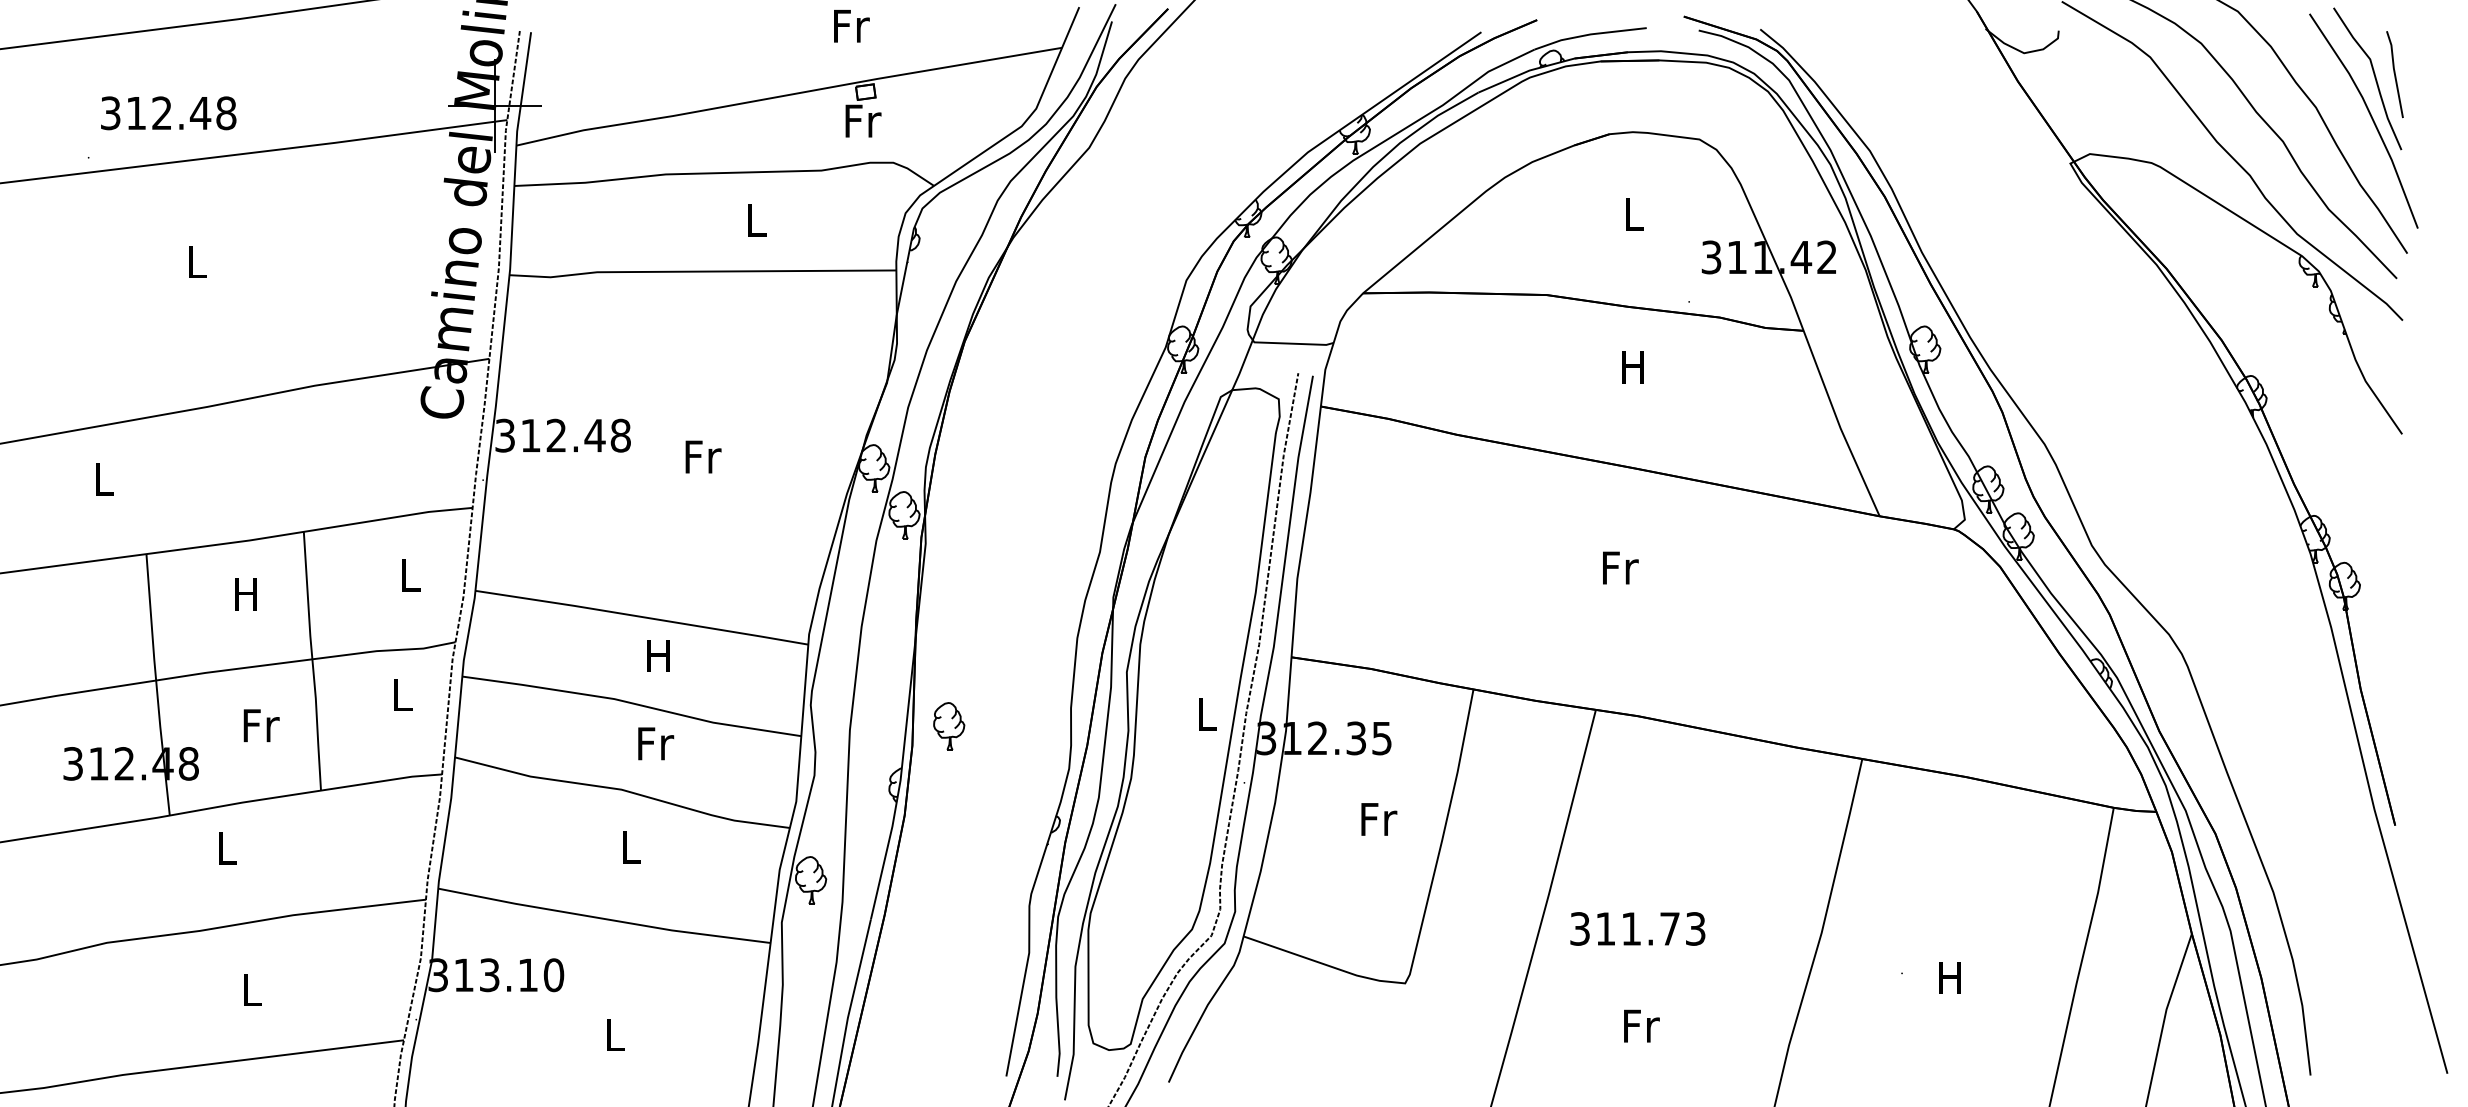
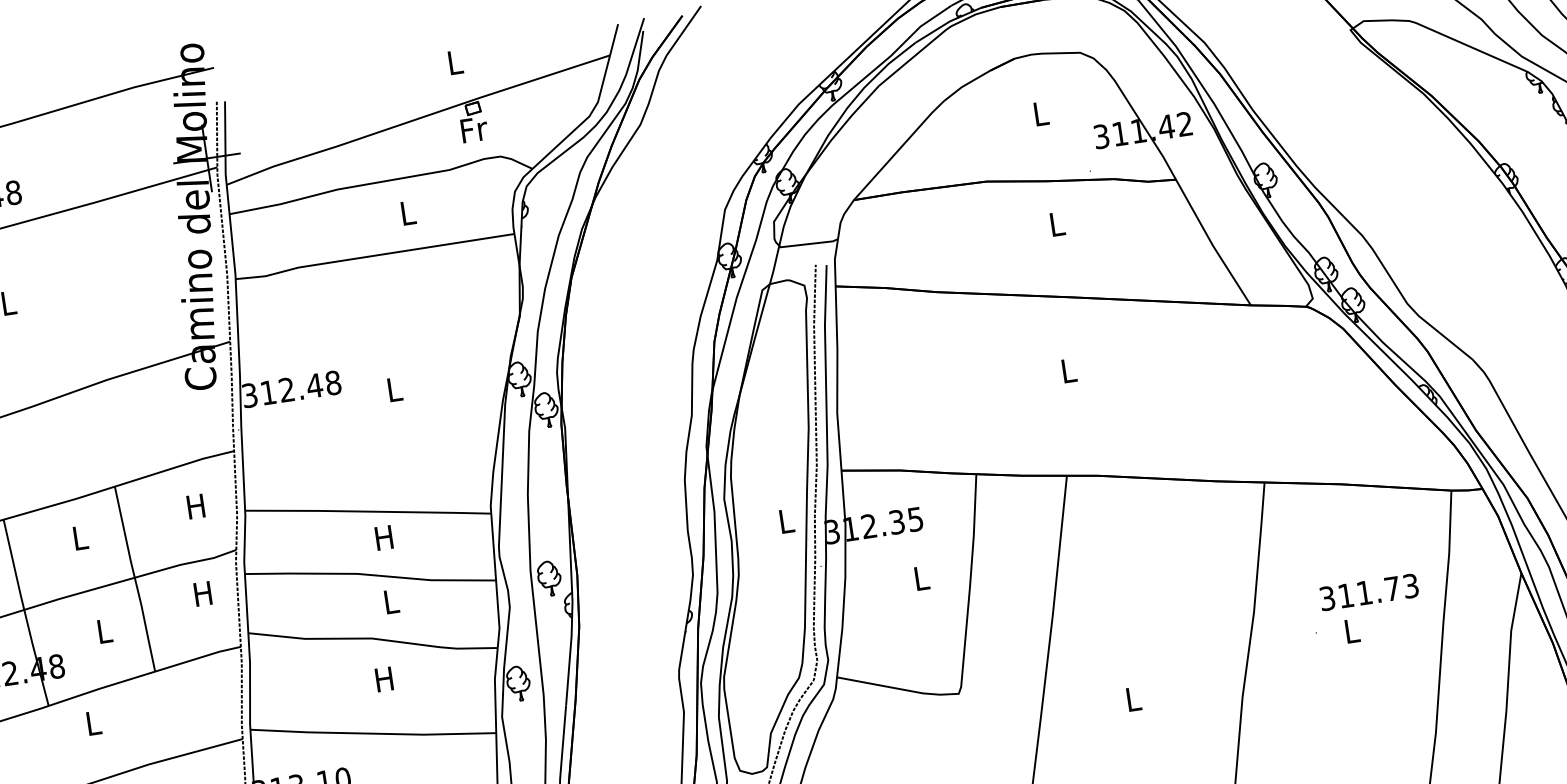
text: (851, 25) -> (455, 61), Fr -> L
text: (1632, 367) -> (1056, 224), H -> L
text: (703, 456) -> (395, 389), Fr -> L
text: (1620, 567) -> (1069, 370), Fr -> L
text: (409, 575) -> (195, 506), L -> H
text: (245, 594) -> (79, 538), H -> L
text: (401, 694) -> (202, 593), L -> H
text: (261, 725) -> (105, 631), Fr -> L
part: (949, 726) -> (549, 578), moved
text: (656, 743) -> (392, 601), Fr -> L
text: (1379, 819) -> (922, 578), Fr -> L
text: (629, 847) -> (384, 679), L -> H
text: (1637, 928) -> (1368, 592), moved
text: (1949, 977) -> (1351, 630), H -> L
text: (1641, 1025) -> (1133, 698), Fr -> L

